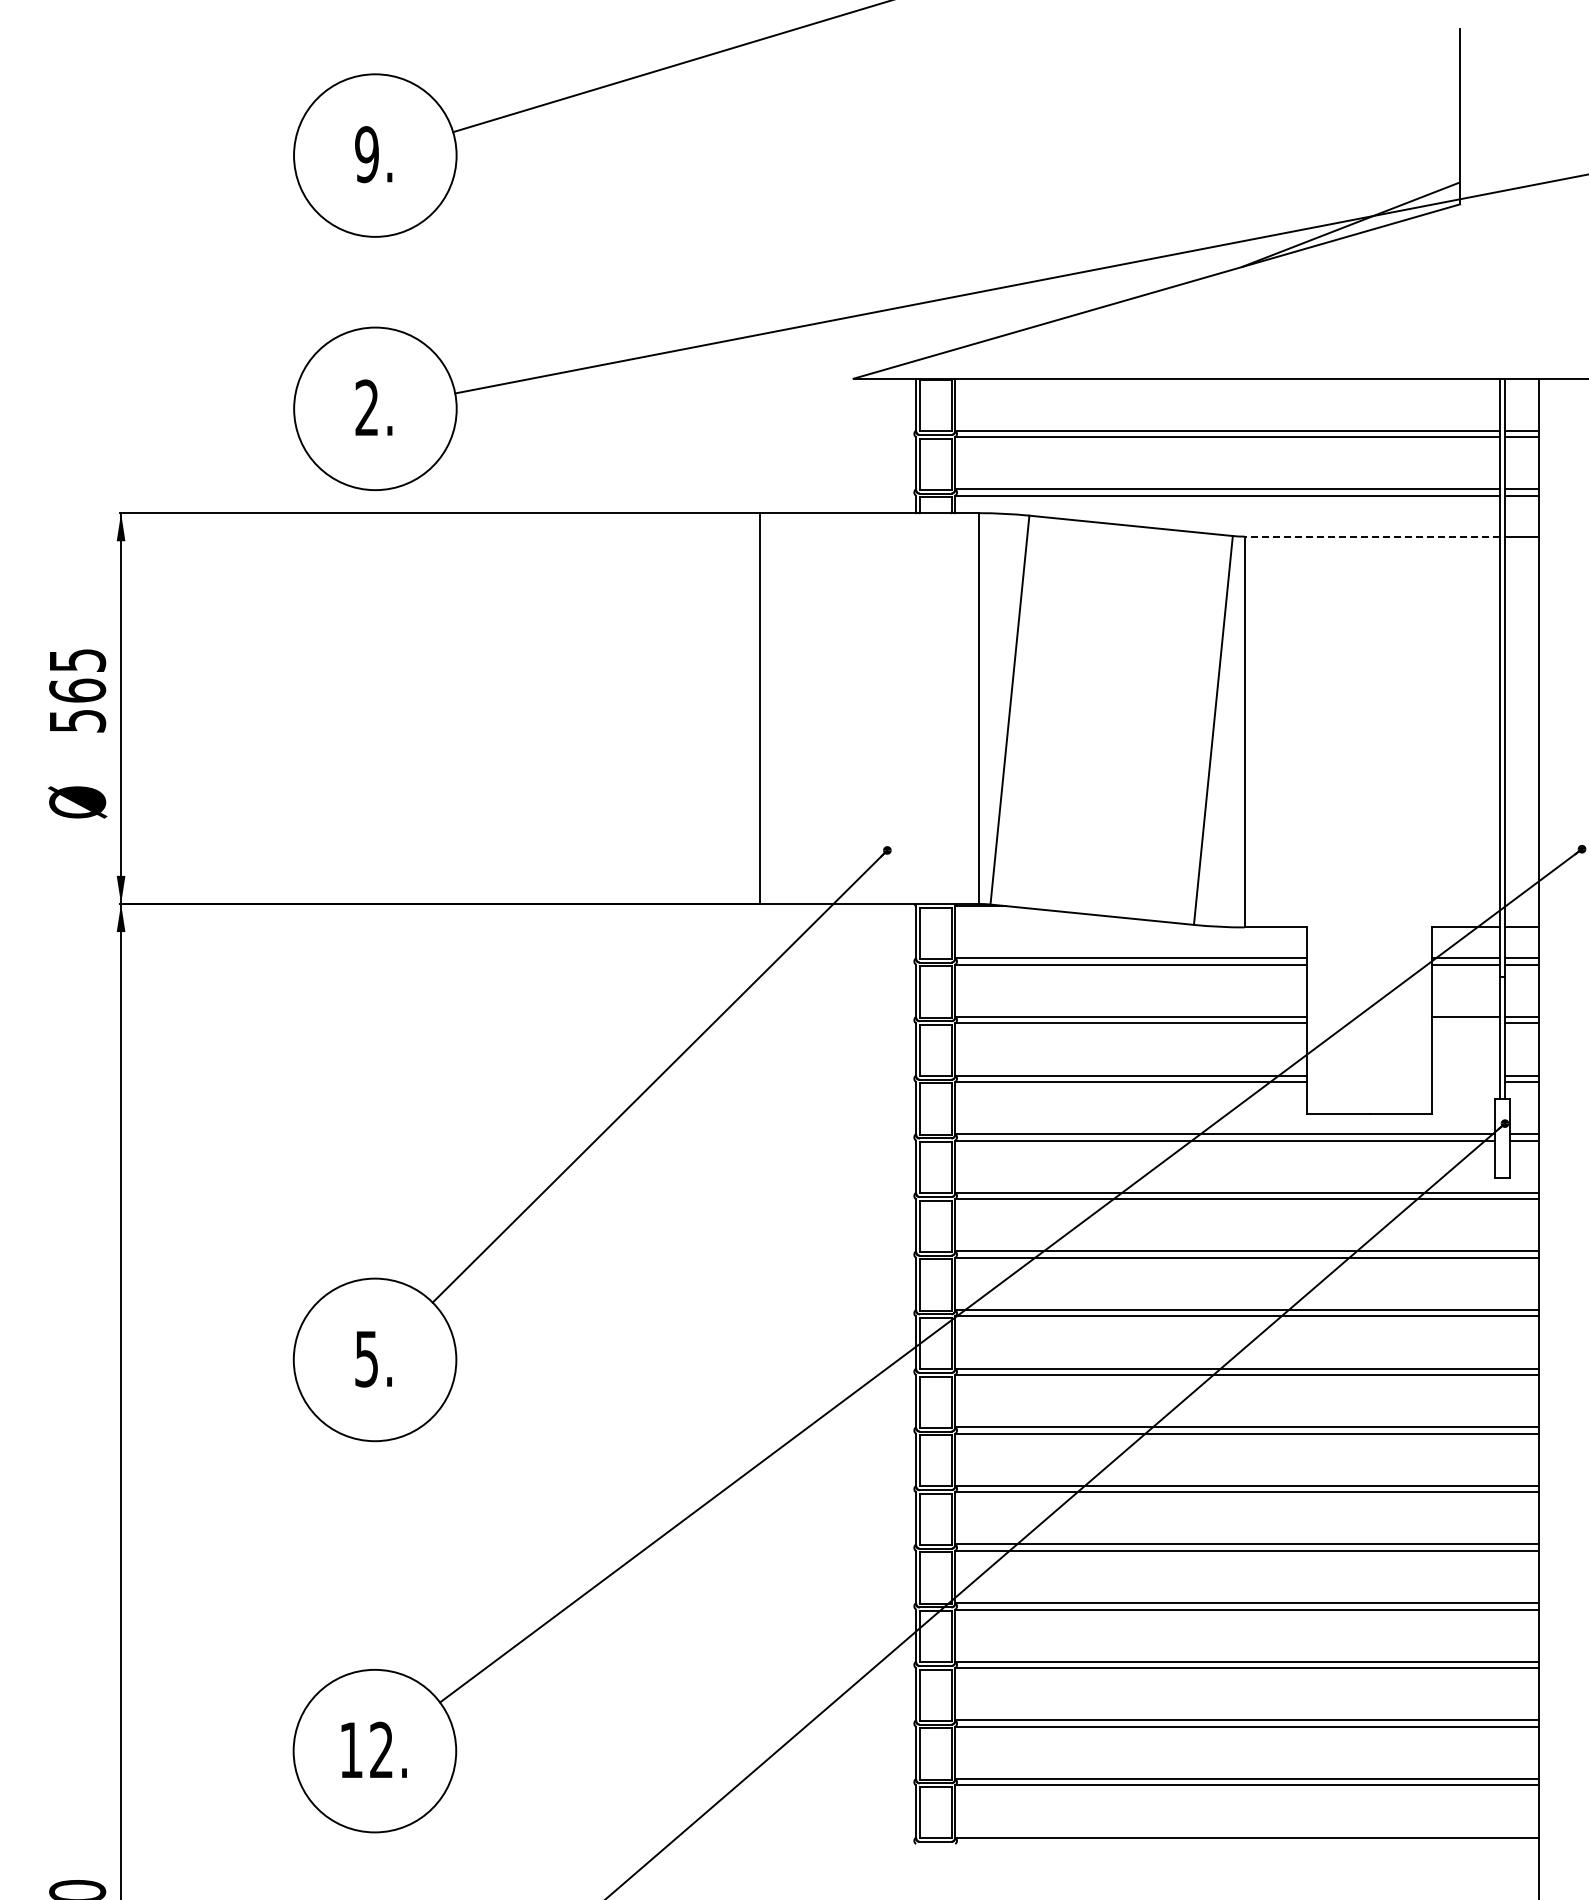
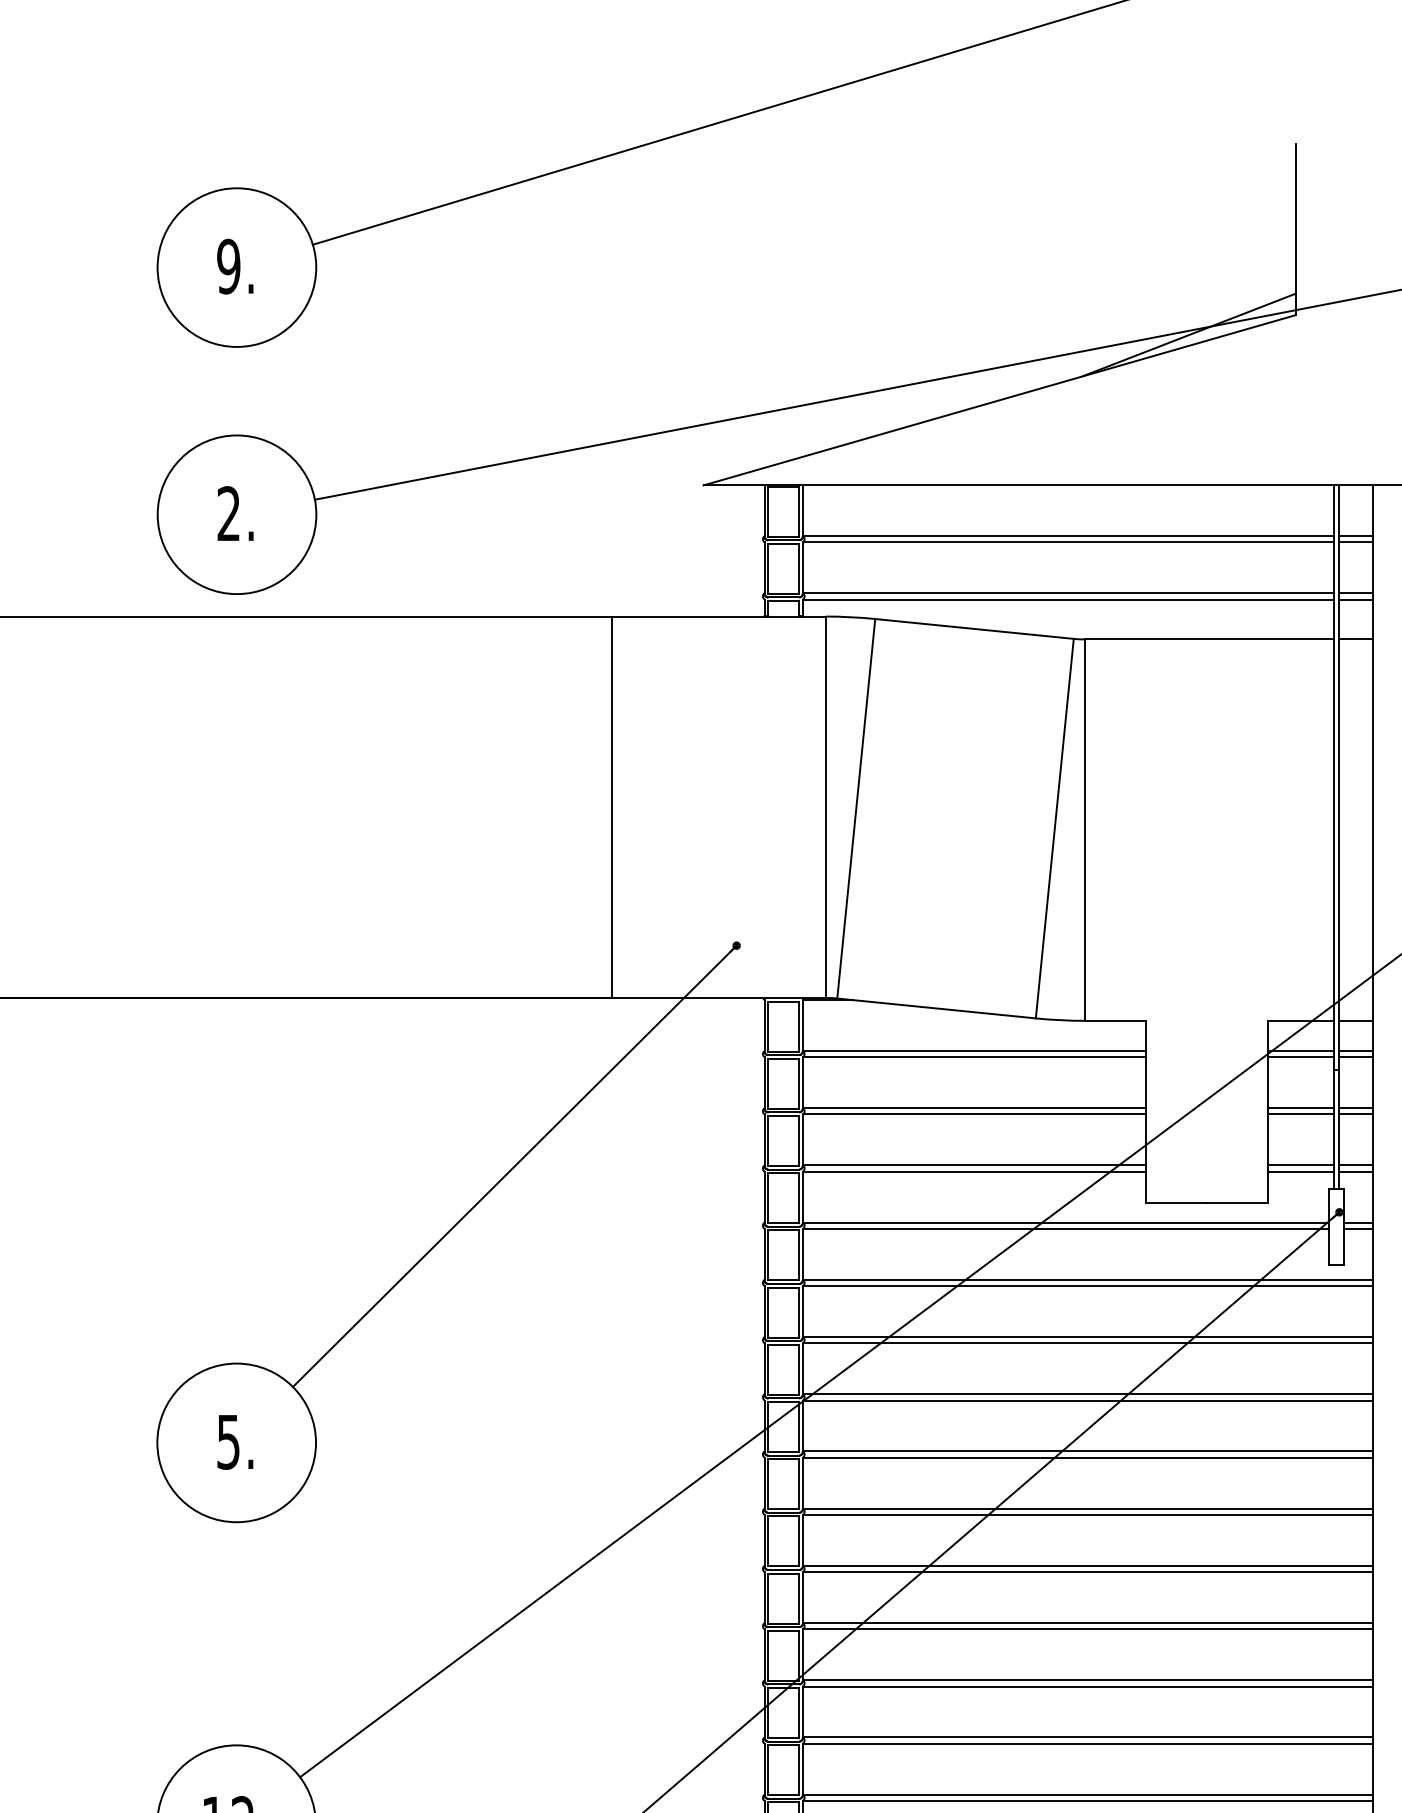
line: (1372, 536) -> (1210, 639), dashed -> solid
line: (1465, 1023) -> (1300, 1114), added
line: (1465, 1075) -> (1300, 1165), added
line: (1465, 1081) -> (1300, 1171), added

